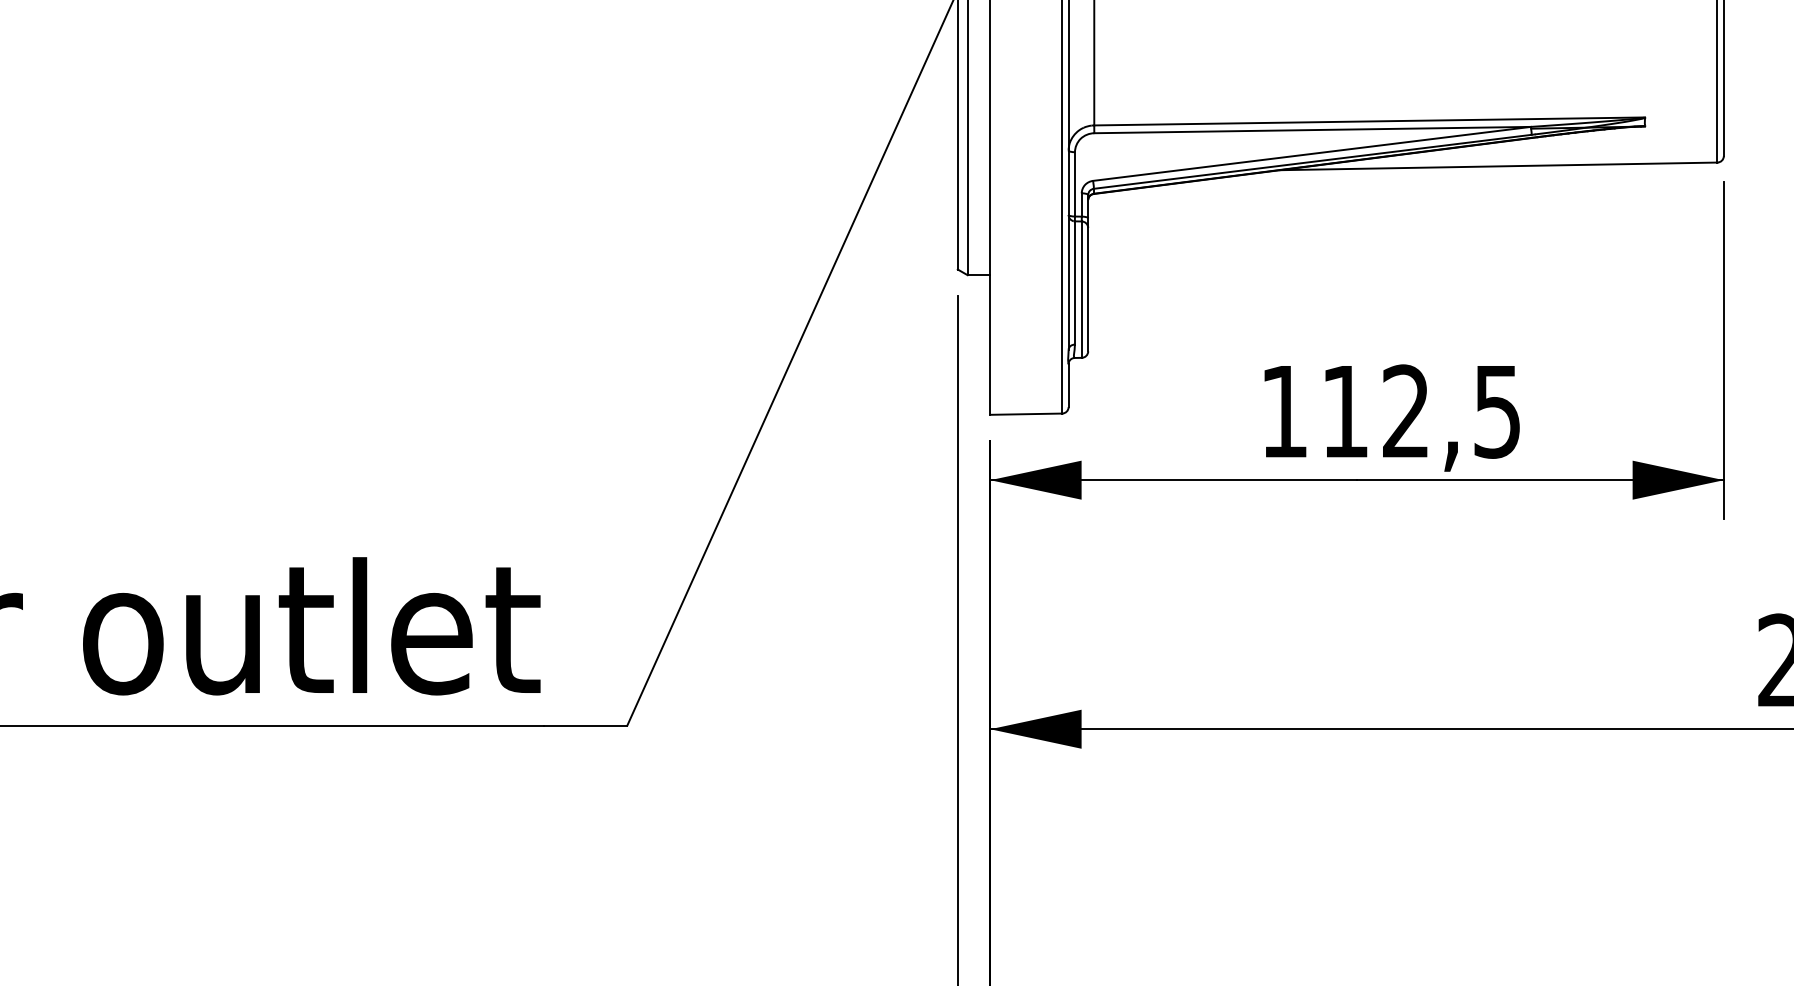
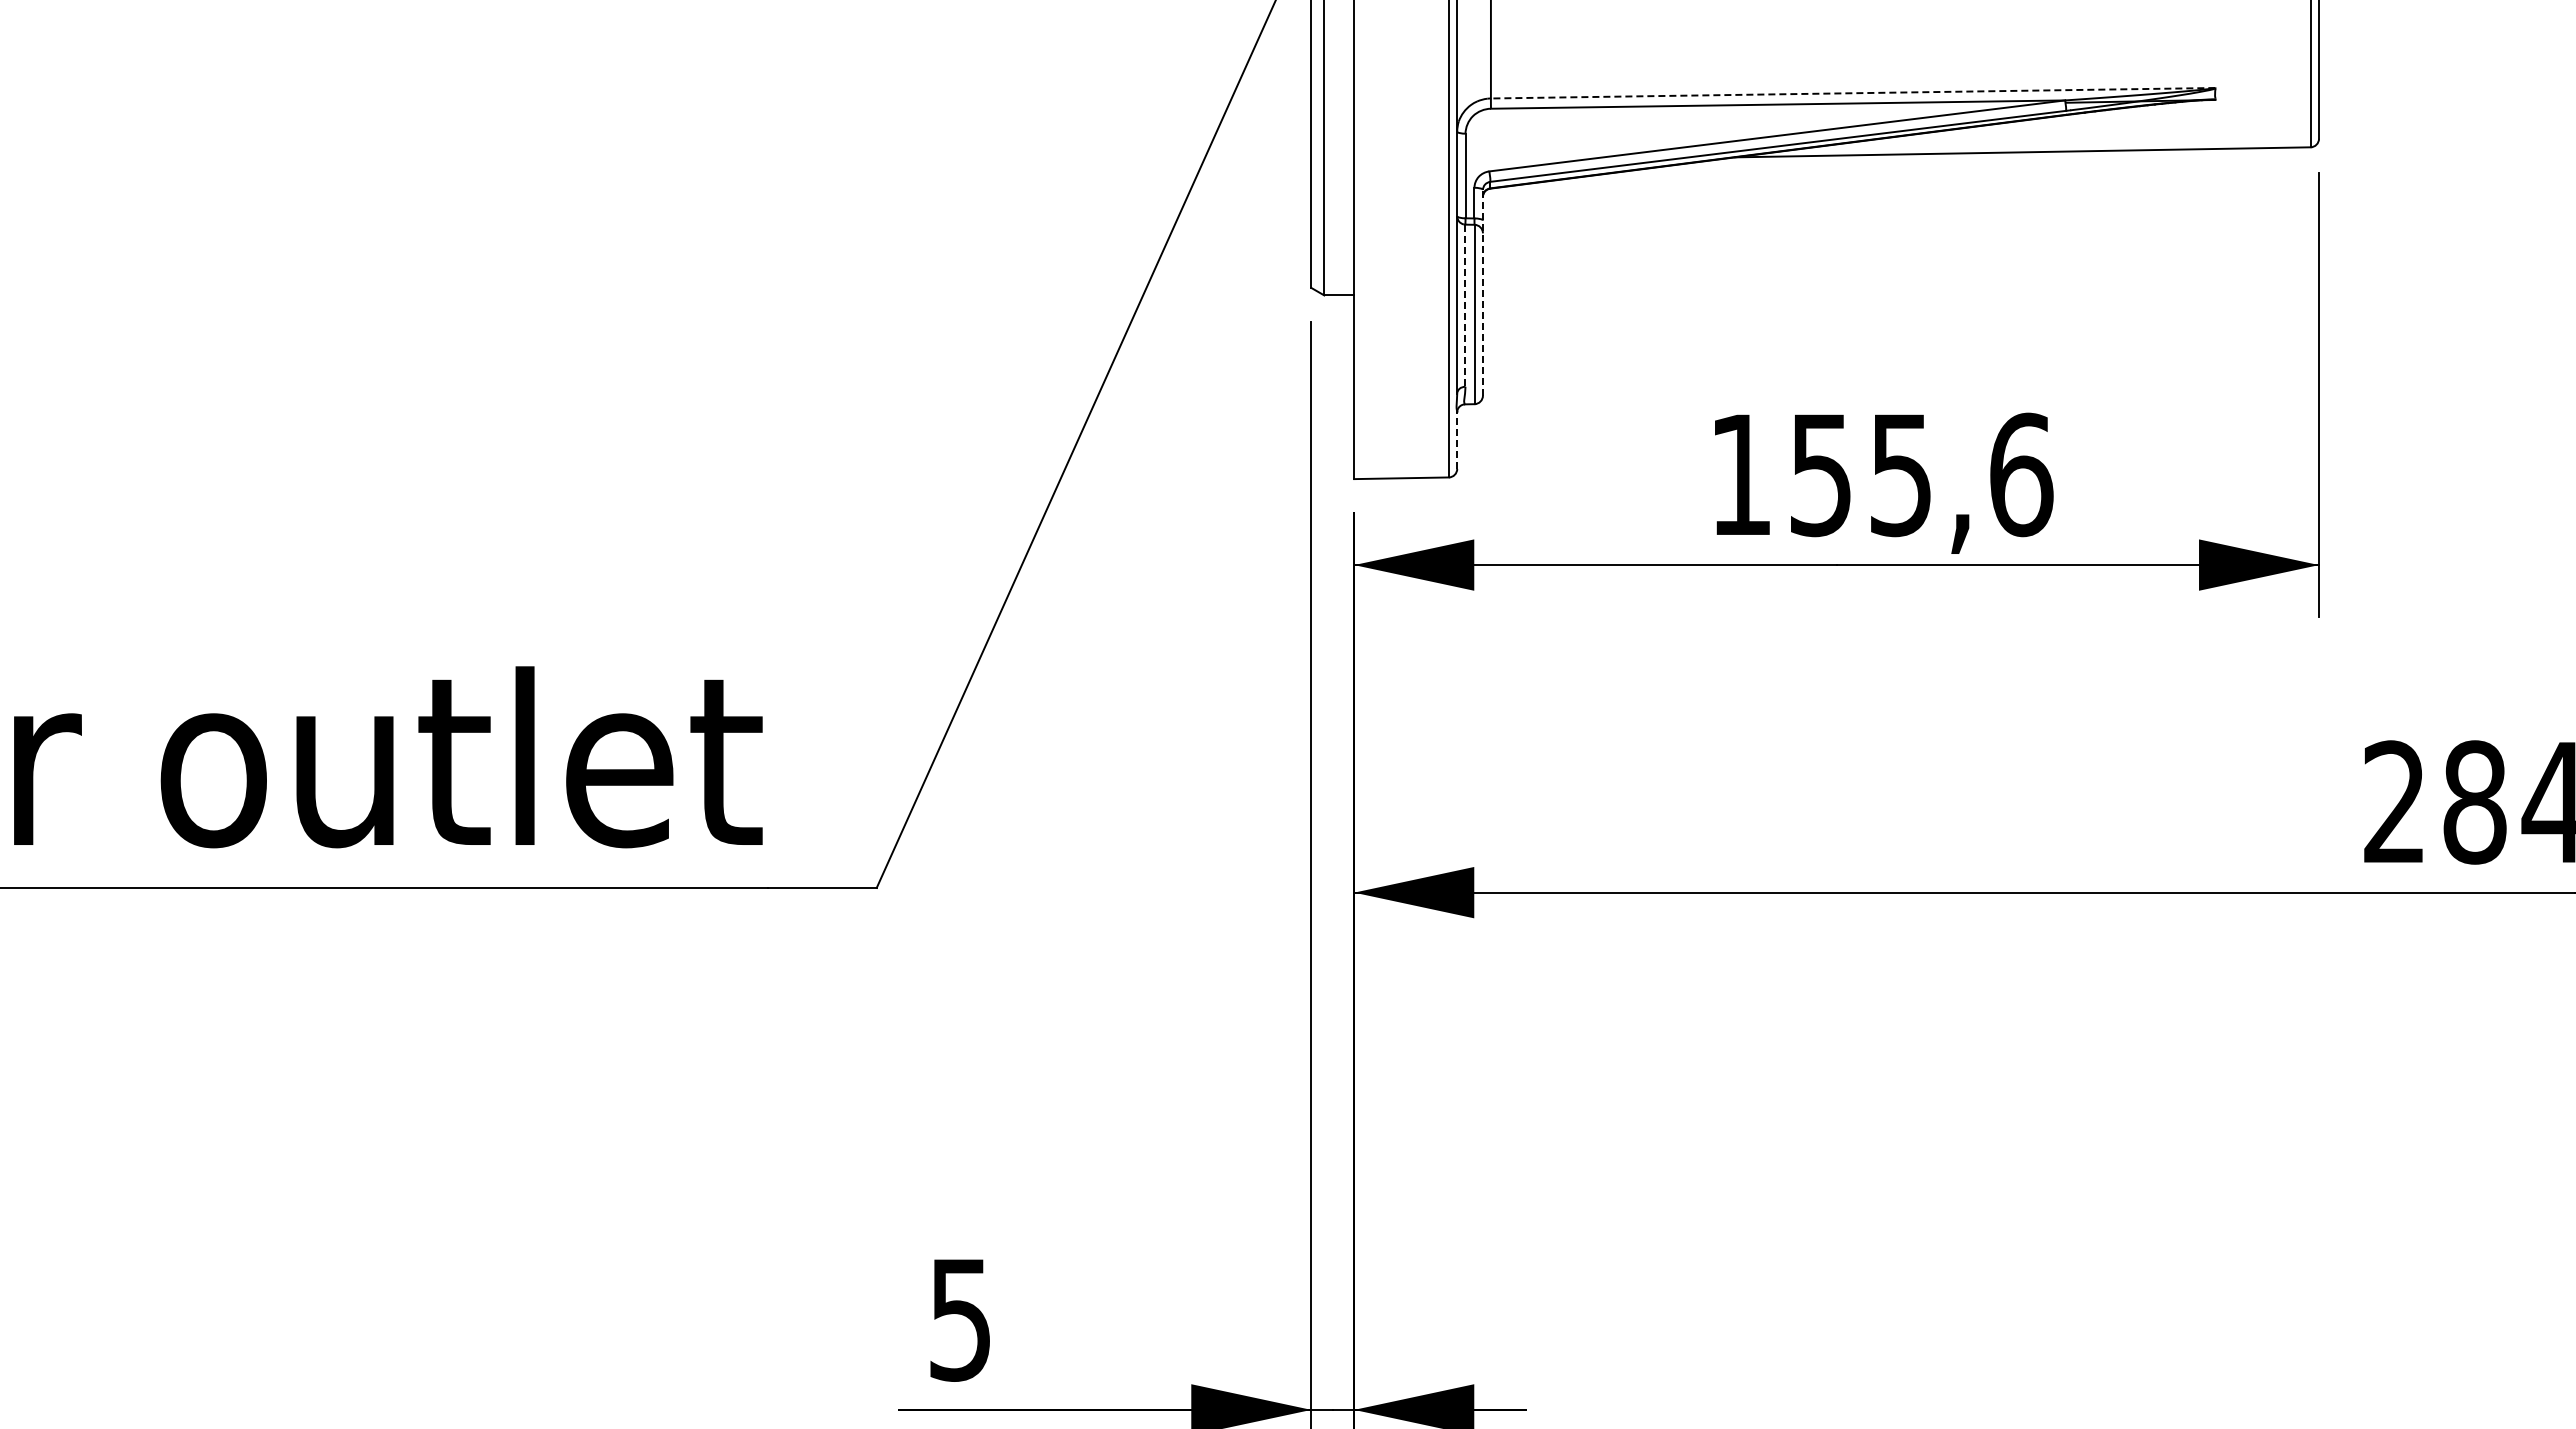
line: (1369, 121) -> (1852, 93), solid -> dashed
line: (1087, 272) -> (1482, 292), solid -> dashed
line: (1074, 283) -> (1465, 306), solid -> dashed
line: (1068, 385) -> (1457, 440), solid -> dashed
text: (1422, 411) -> (1922, 474), 112,5 -> 155,6

